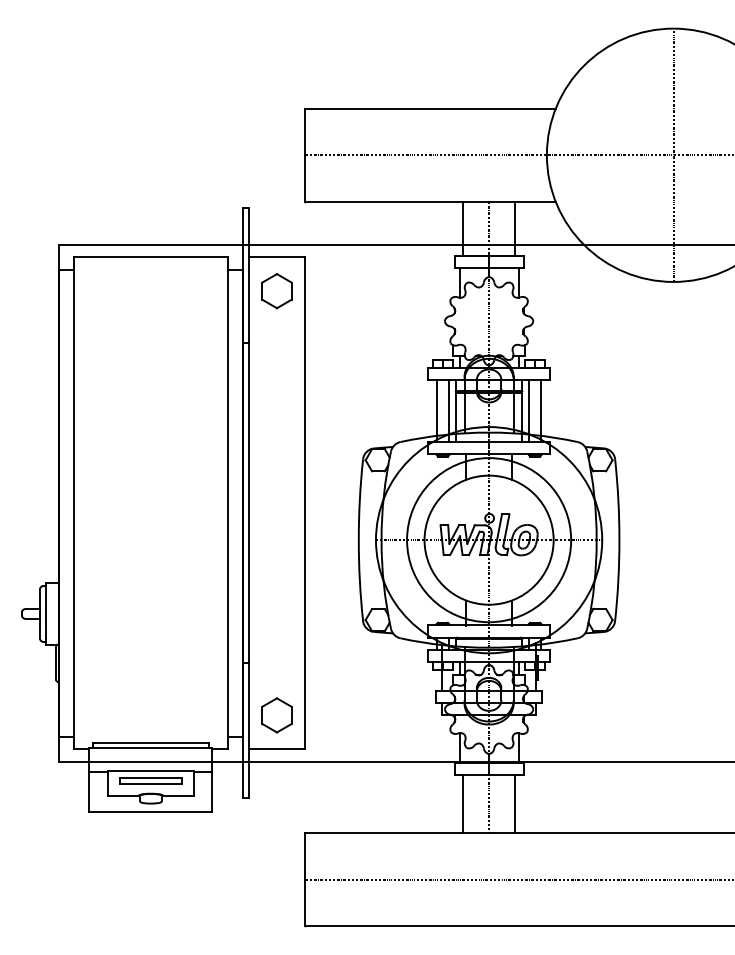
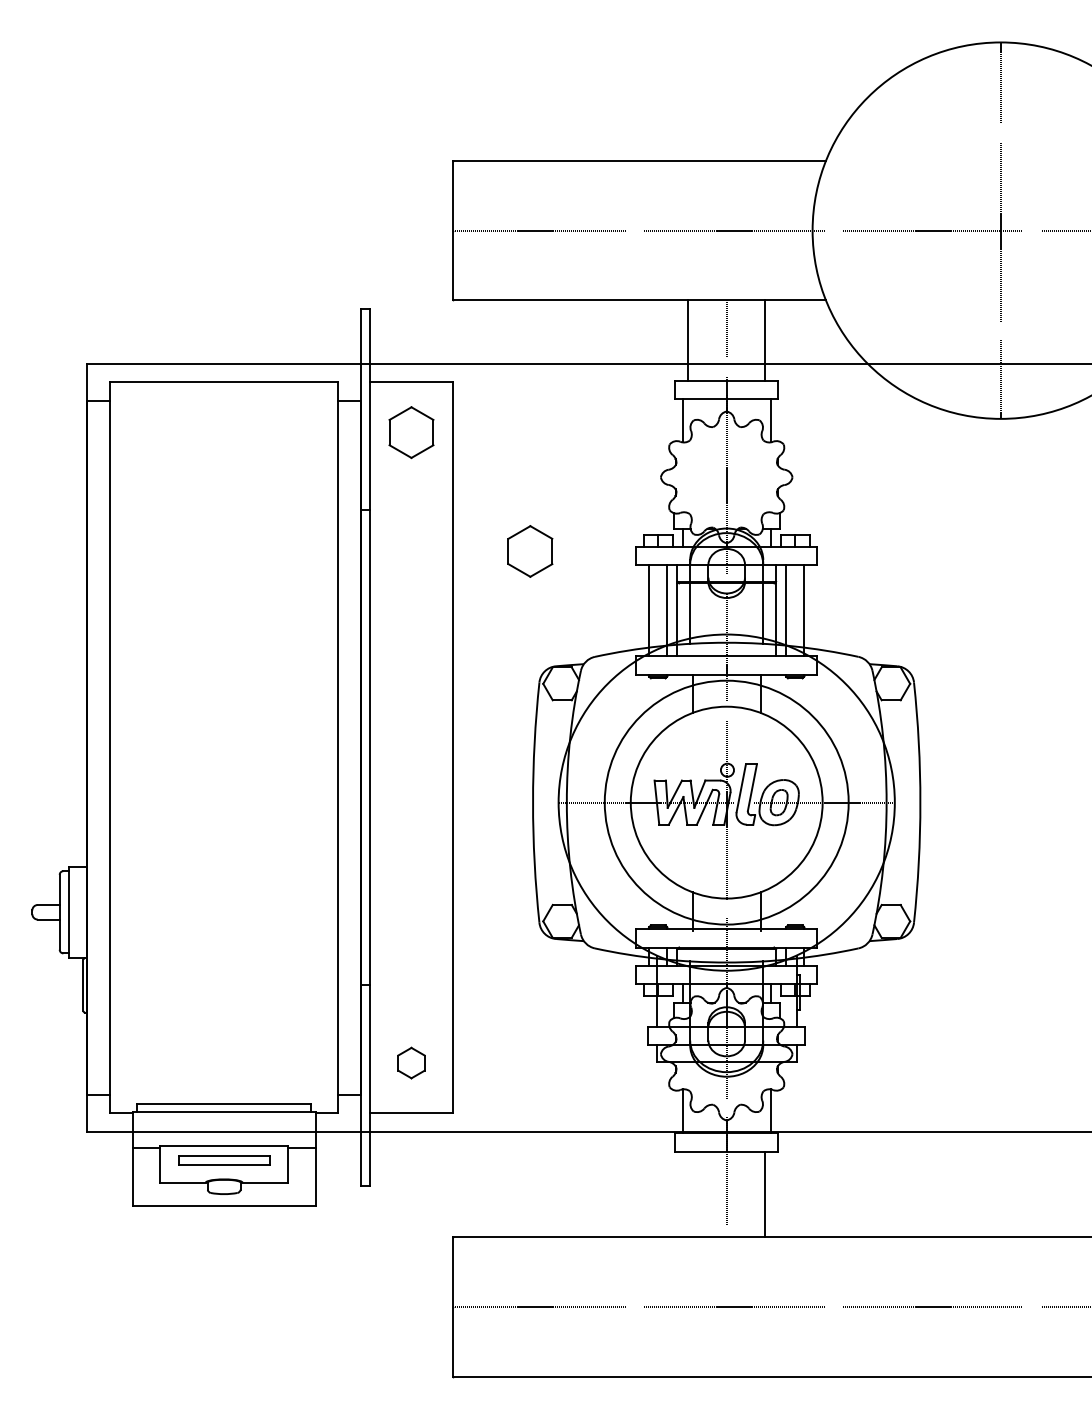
part: (356, 371) -> (529, 551), added
part: (276, 715) -> (410, 1063), size x0.6
line: (463, 803) -> (688, 1193), removed

